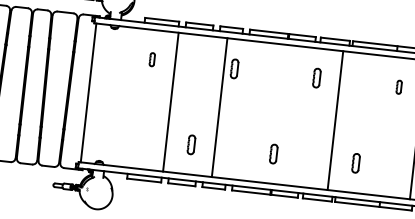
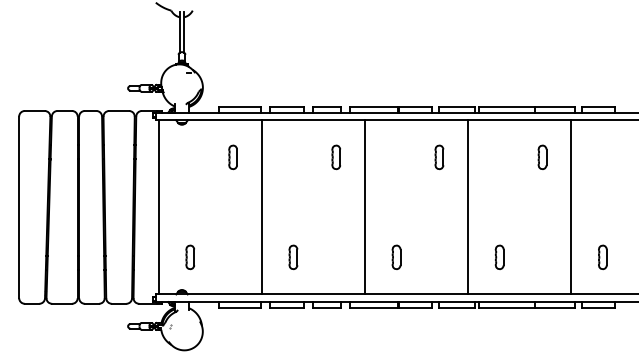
part: (151, 59) -> (232, 157), size x1.43
part: (399, 86) -> (542, 156), size x1.43
line: (219, 107) -> (365, 207), moved
part: (108, 135) -> (189, 257), added

